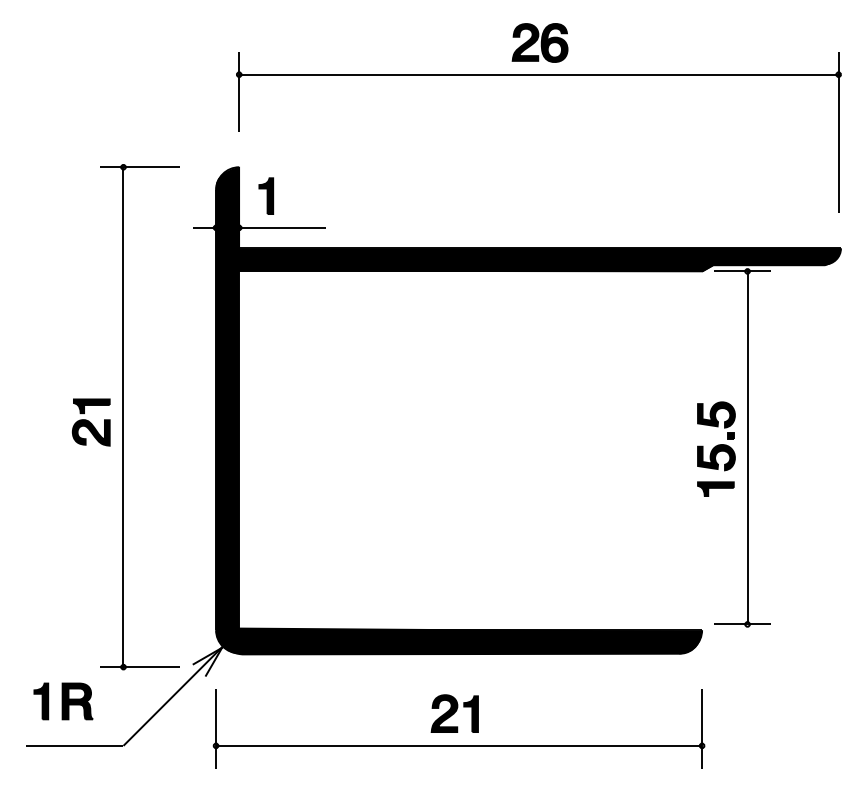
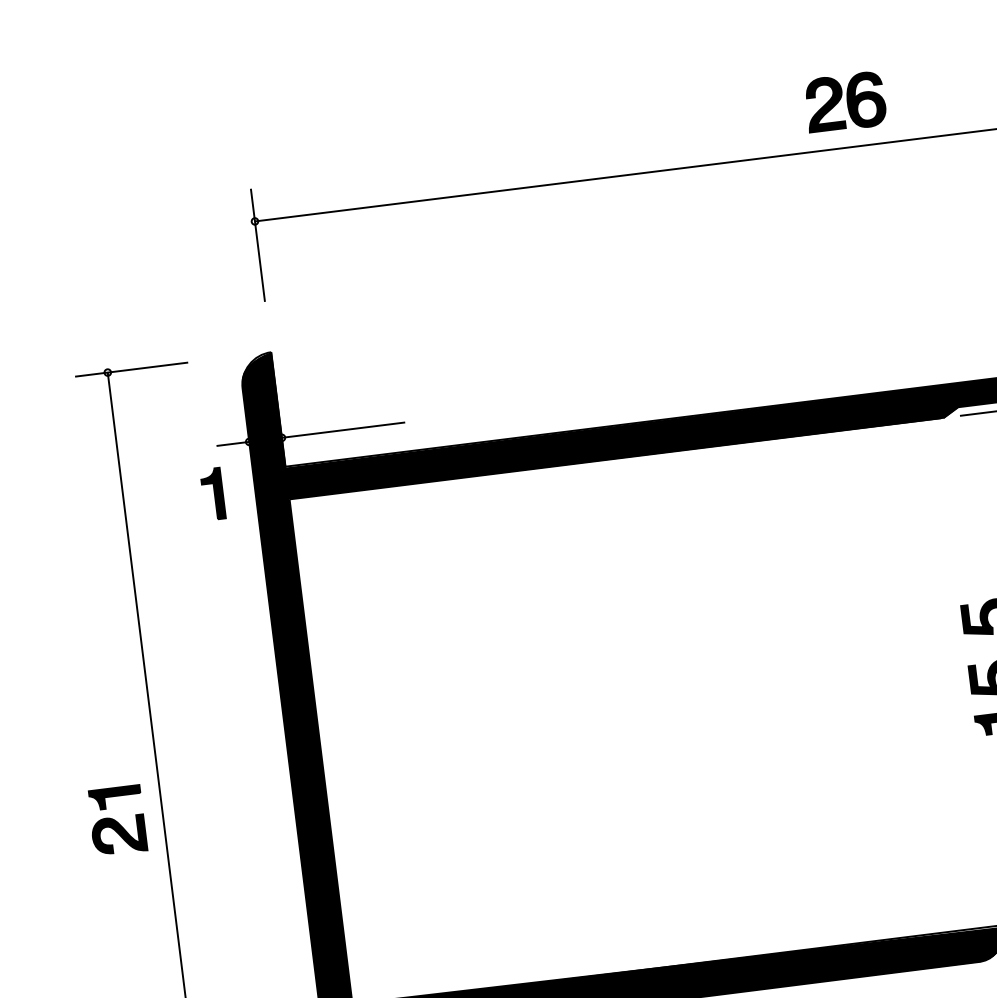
part: (539, 42) -> (844, 101), moved
part: (266, 195) -> (213, 493), moved
part: (90, 422) -> (116, 820), moved

